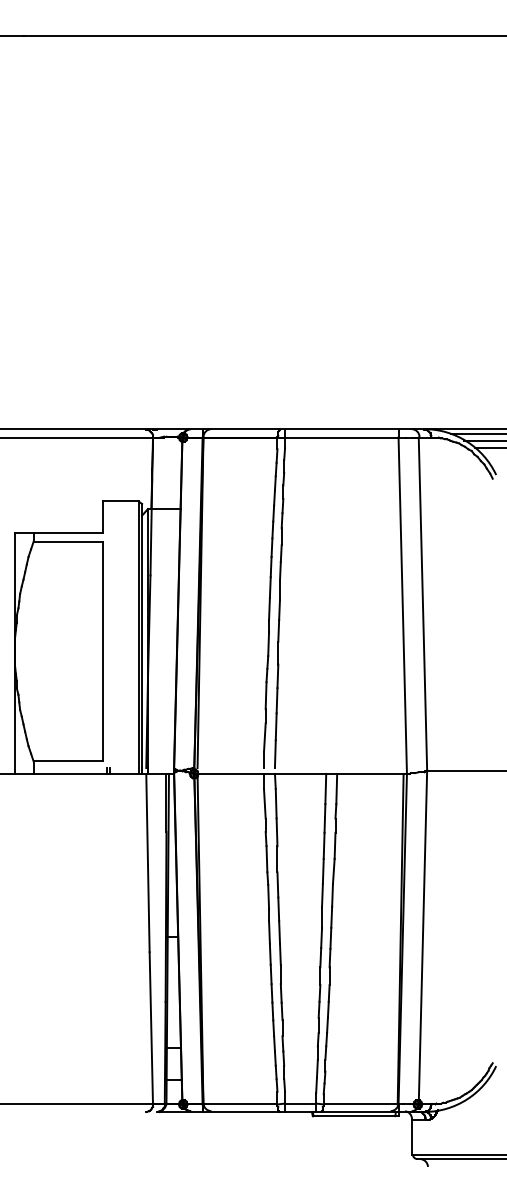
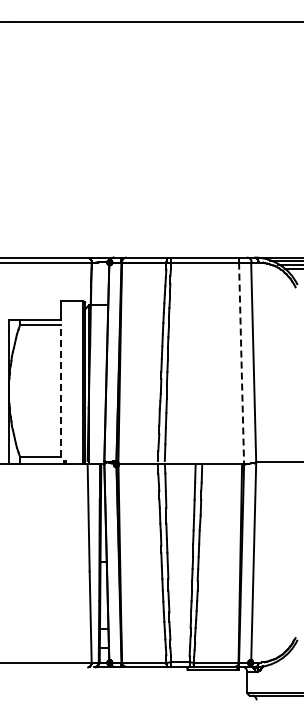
line: (402, 605) -> (241, 363), solid -> dashed
line: (102, 652) -> (61, 391), solid -> dashed

